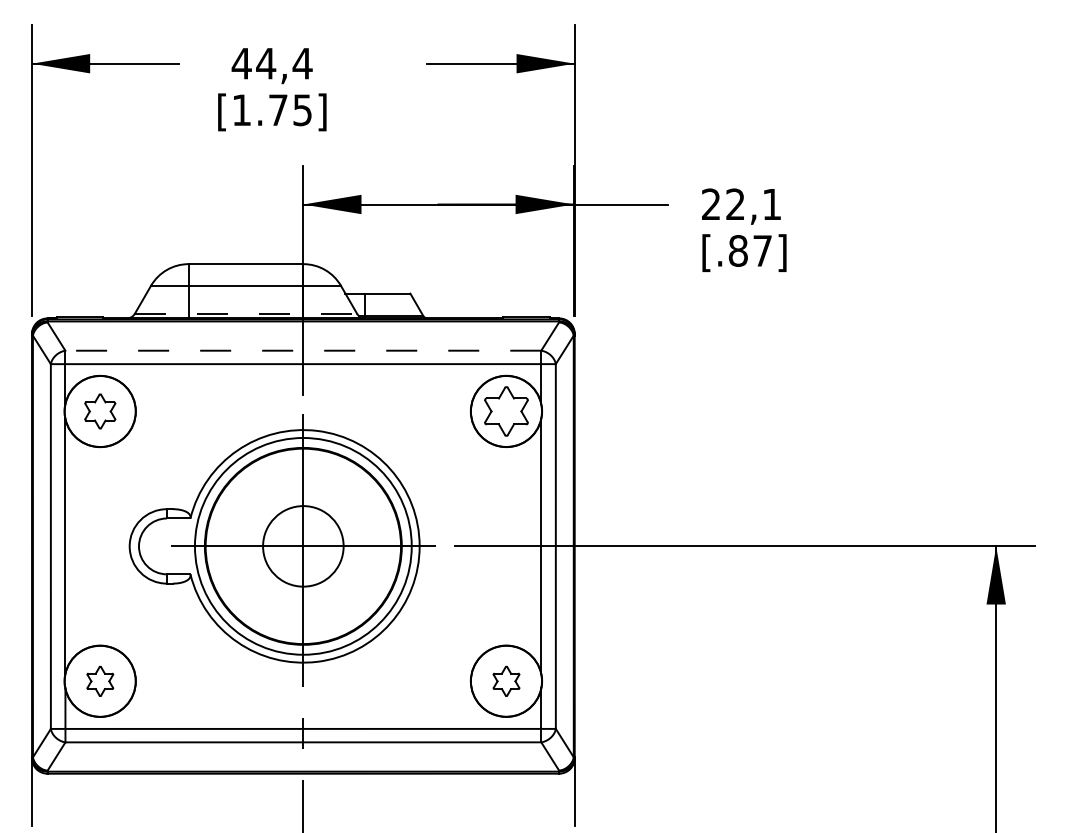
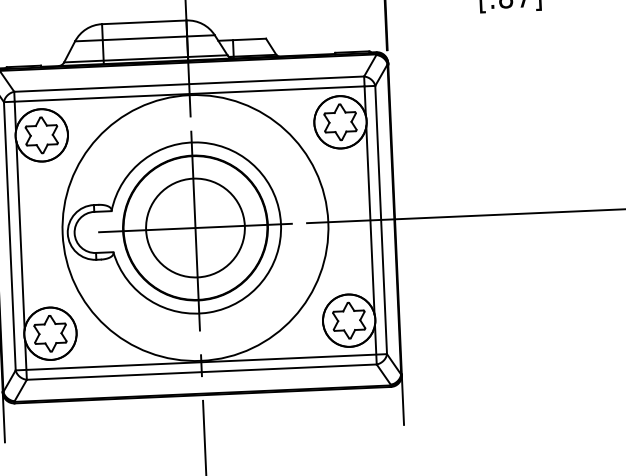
line: (246, 313) -> (146, 58), dashed -> solid
line: (303, 350) -> (189, 84), dashed -> solid
part: (100, 411) -> (42, 135), size x1.43
circle: (303, 546) -> (195, 228), size x1.67
circle: (303, 546) -> (195, 228), size x1.67
part: (100, 681) -> (50, 333), size x1.67
part: (506, 681) -> (349, 320), size x1.67

